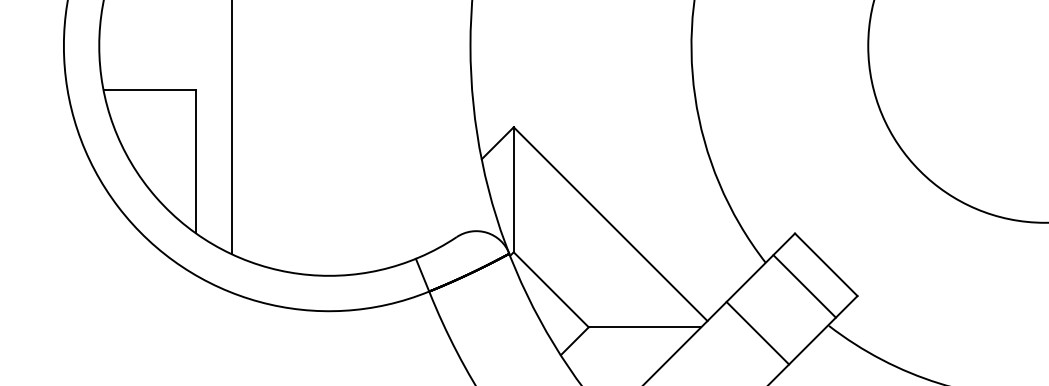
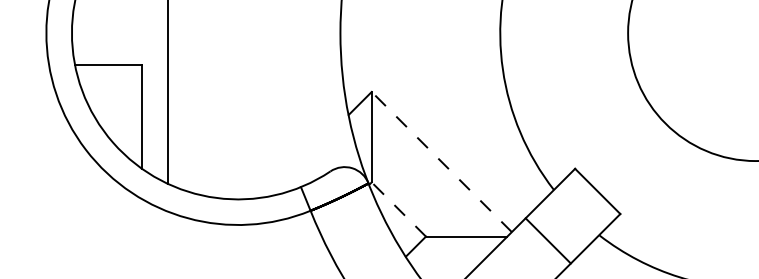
line: (610, 223) -> (441, 161), solid -> dashed
line: (803, 285) -> (581, 206), removed
line: (550, 289) -> (398, 209), solid -> dashed

